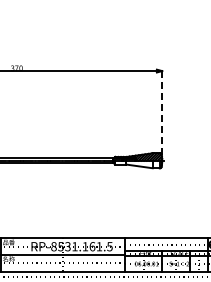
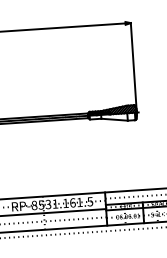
line: (162, 115) -> (134, 67), dashed -> solid

